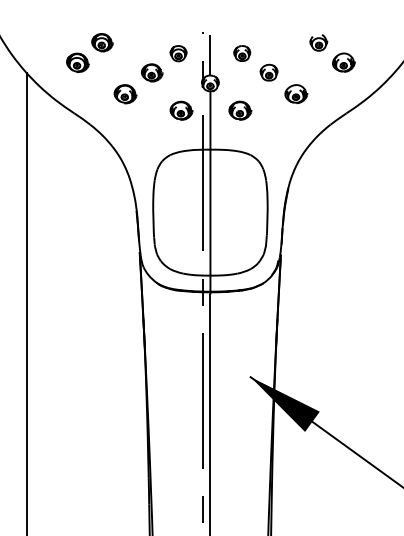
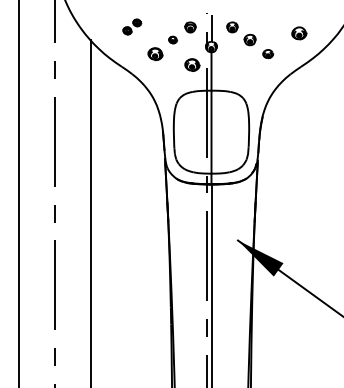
part: (318, 43) -> (282, 20), removed
part: (90, 52) -> (132, 26), size x0.6
part: (151, 71) -> (172, 39), size x0.6
part: (296, 93) -> (268, 53), size x0.7
part: (240, 109) -> (231, 64), removed

